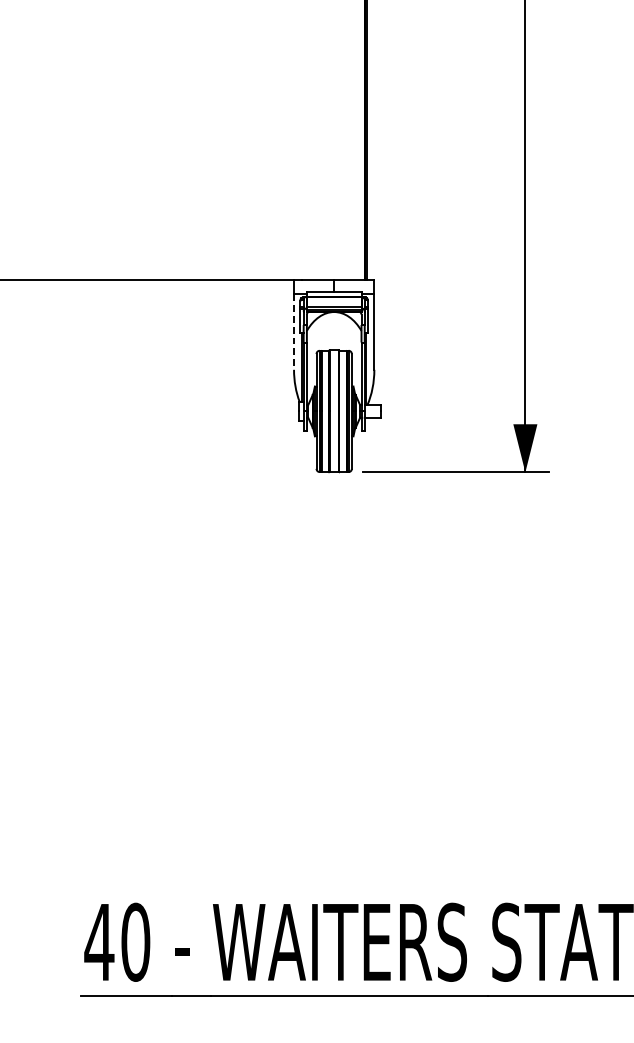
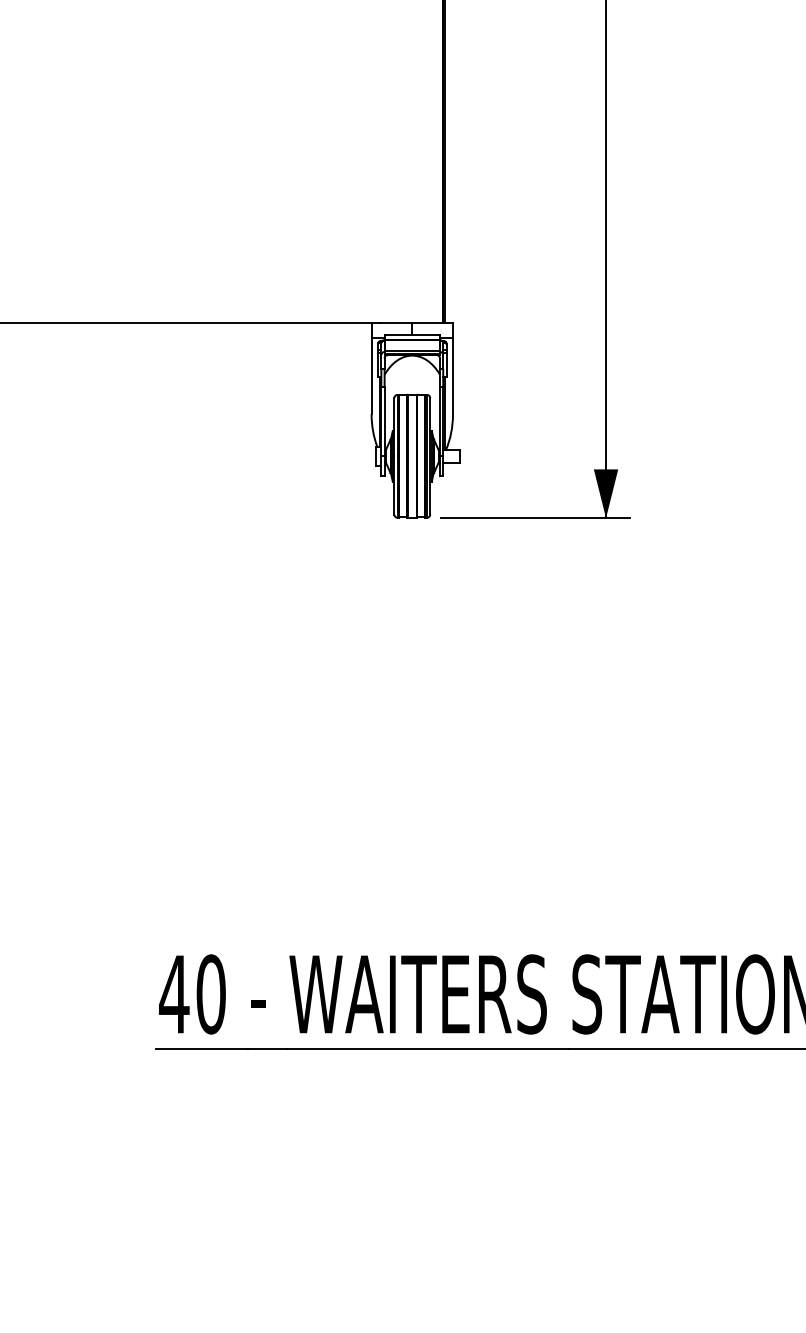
line: (293, 332) -> (371, 376), dashed -> solid

